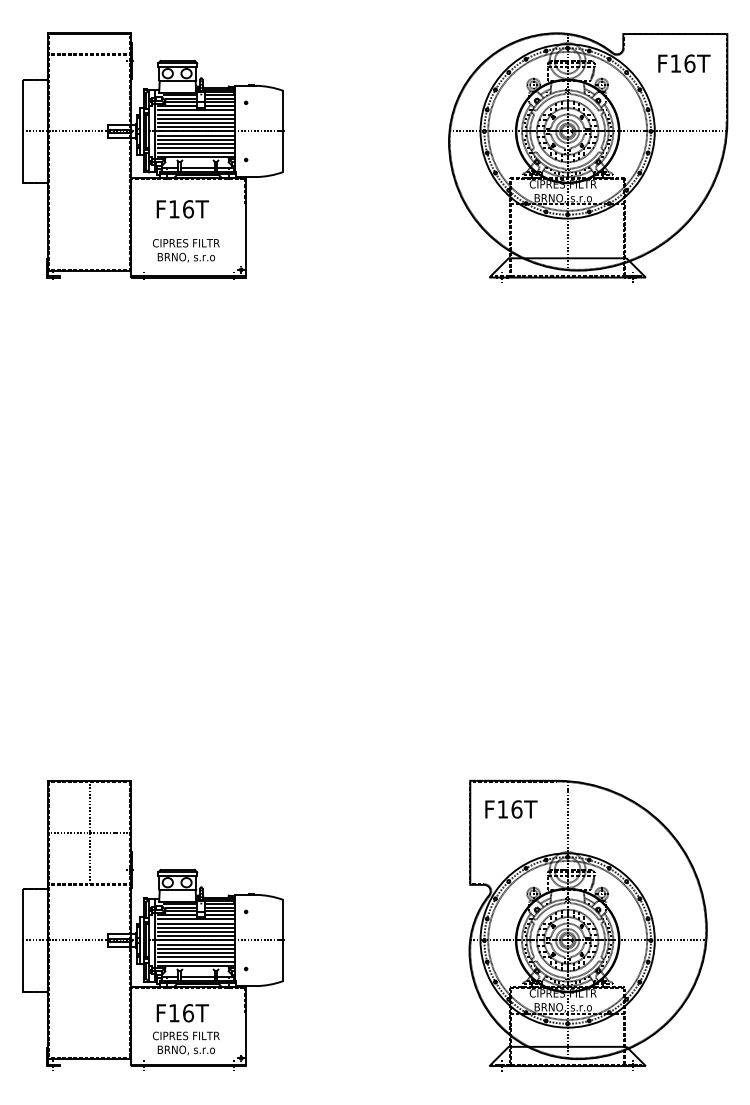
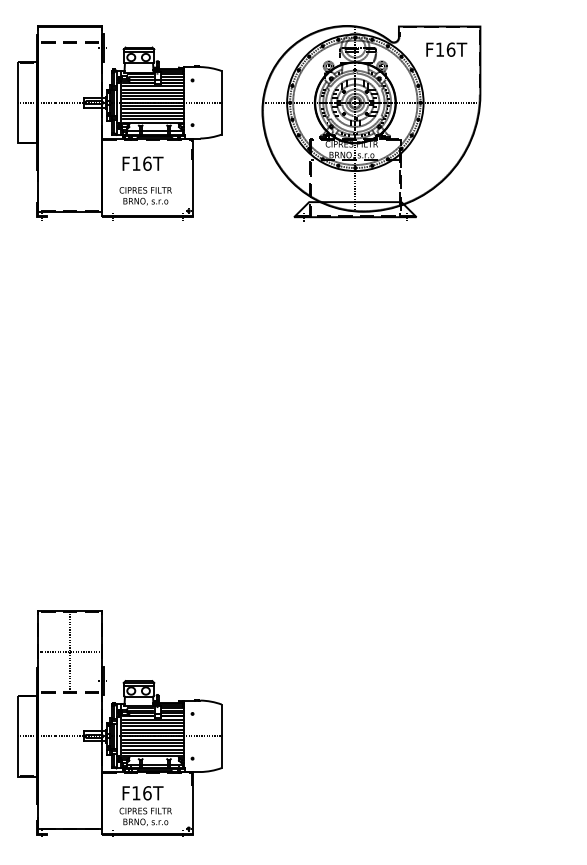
part: (588, 157) -> (371, 123), moved
part: (588, 925) -> (460, 724), removed

